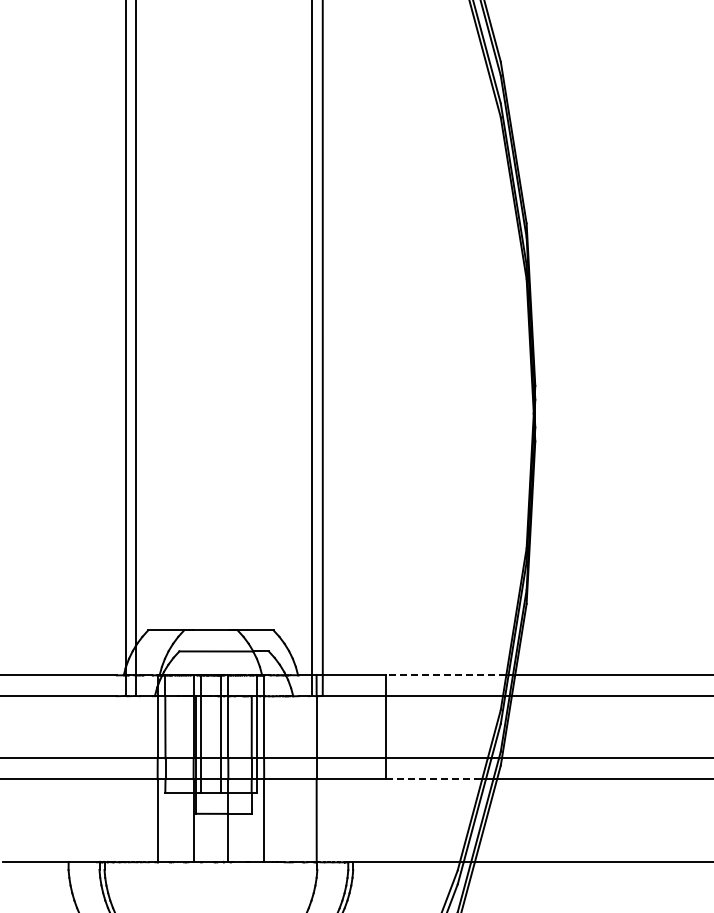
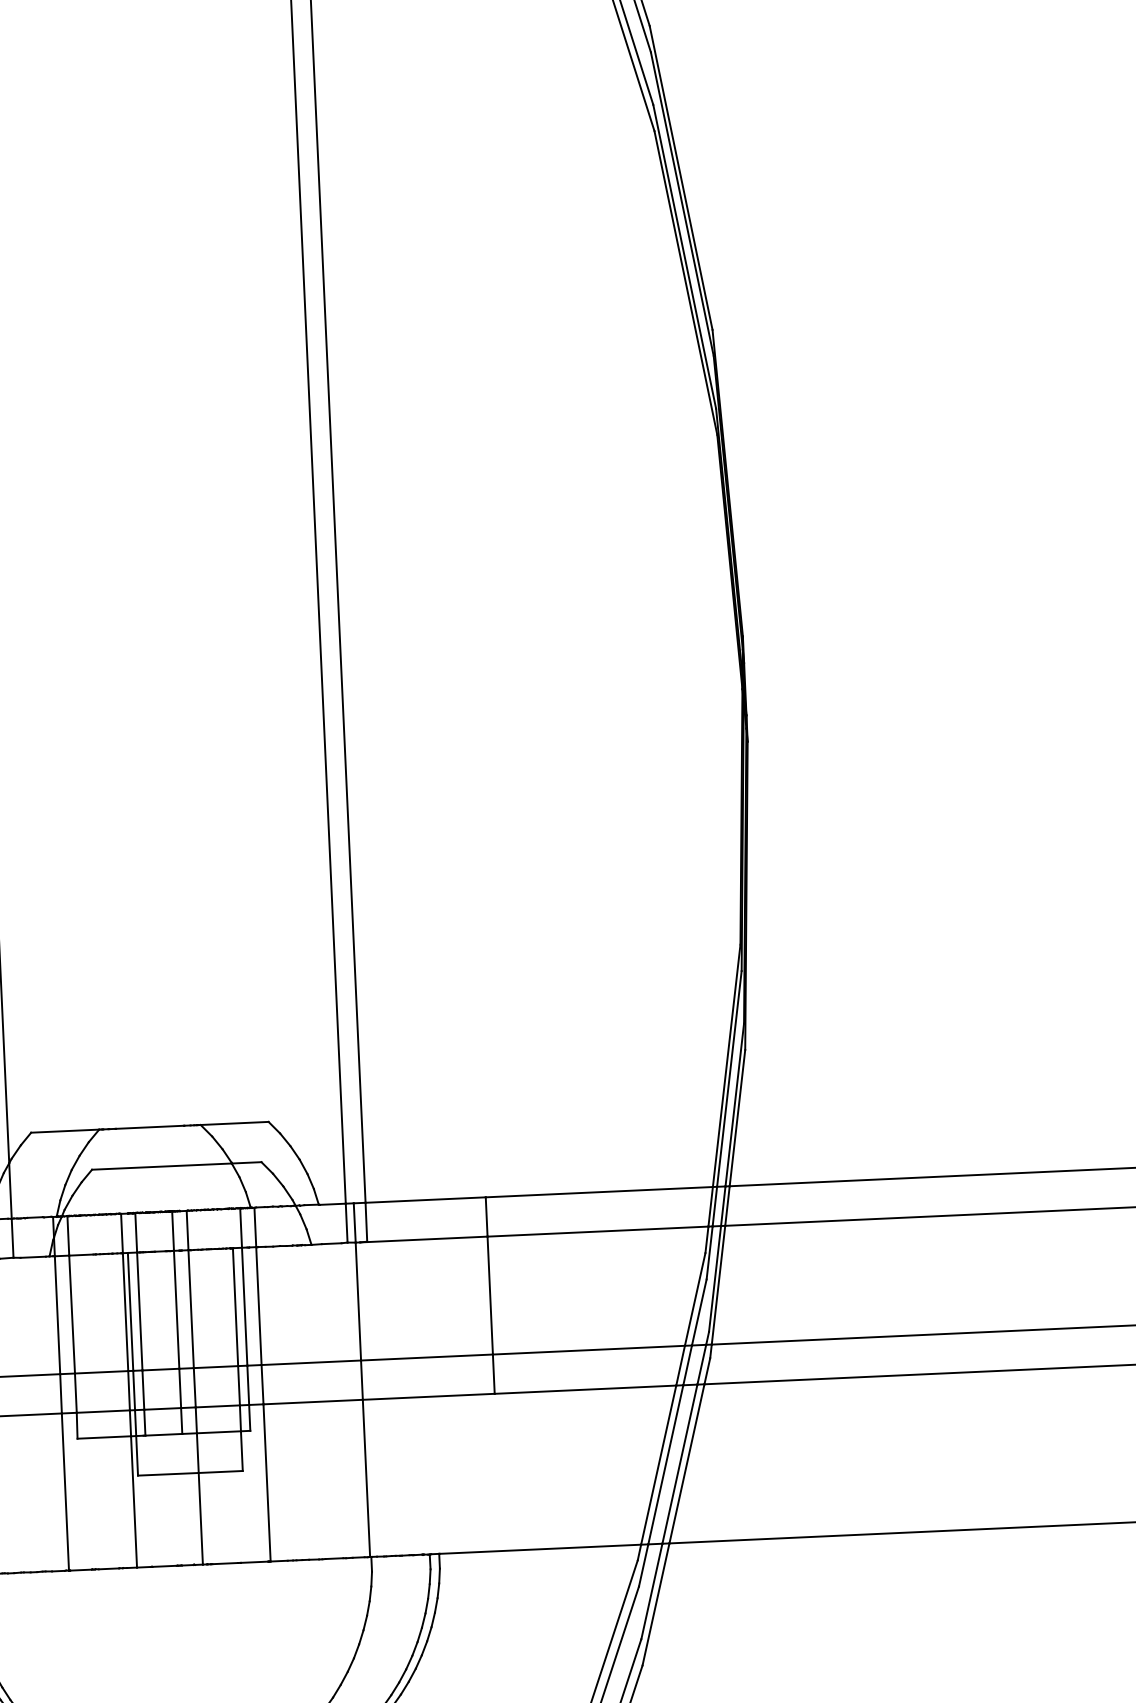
line: (446, 675) -> (599, 1192), dashed -> solid
line: (434, 779) -> (585, 1390), dashed -> solid

